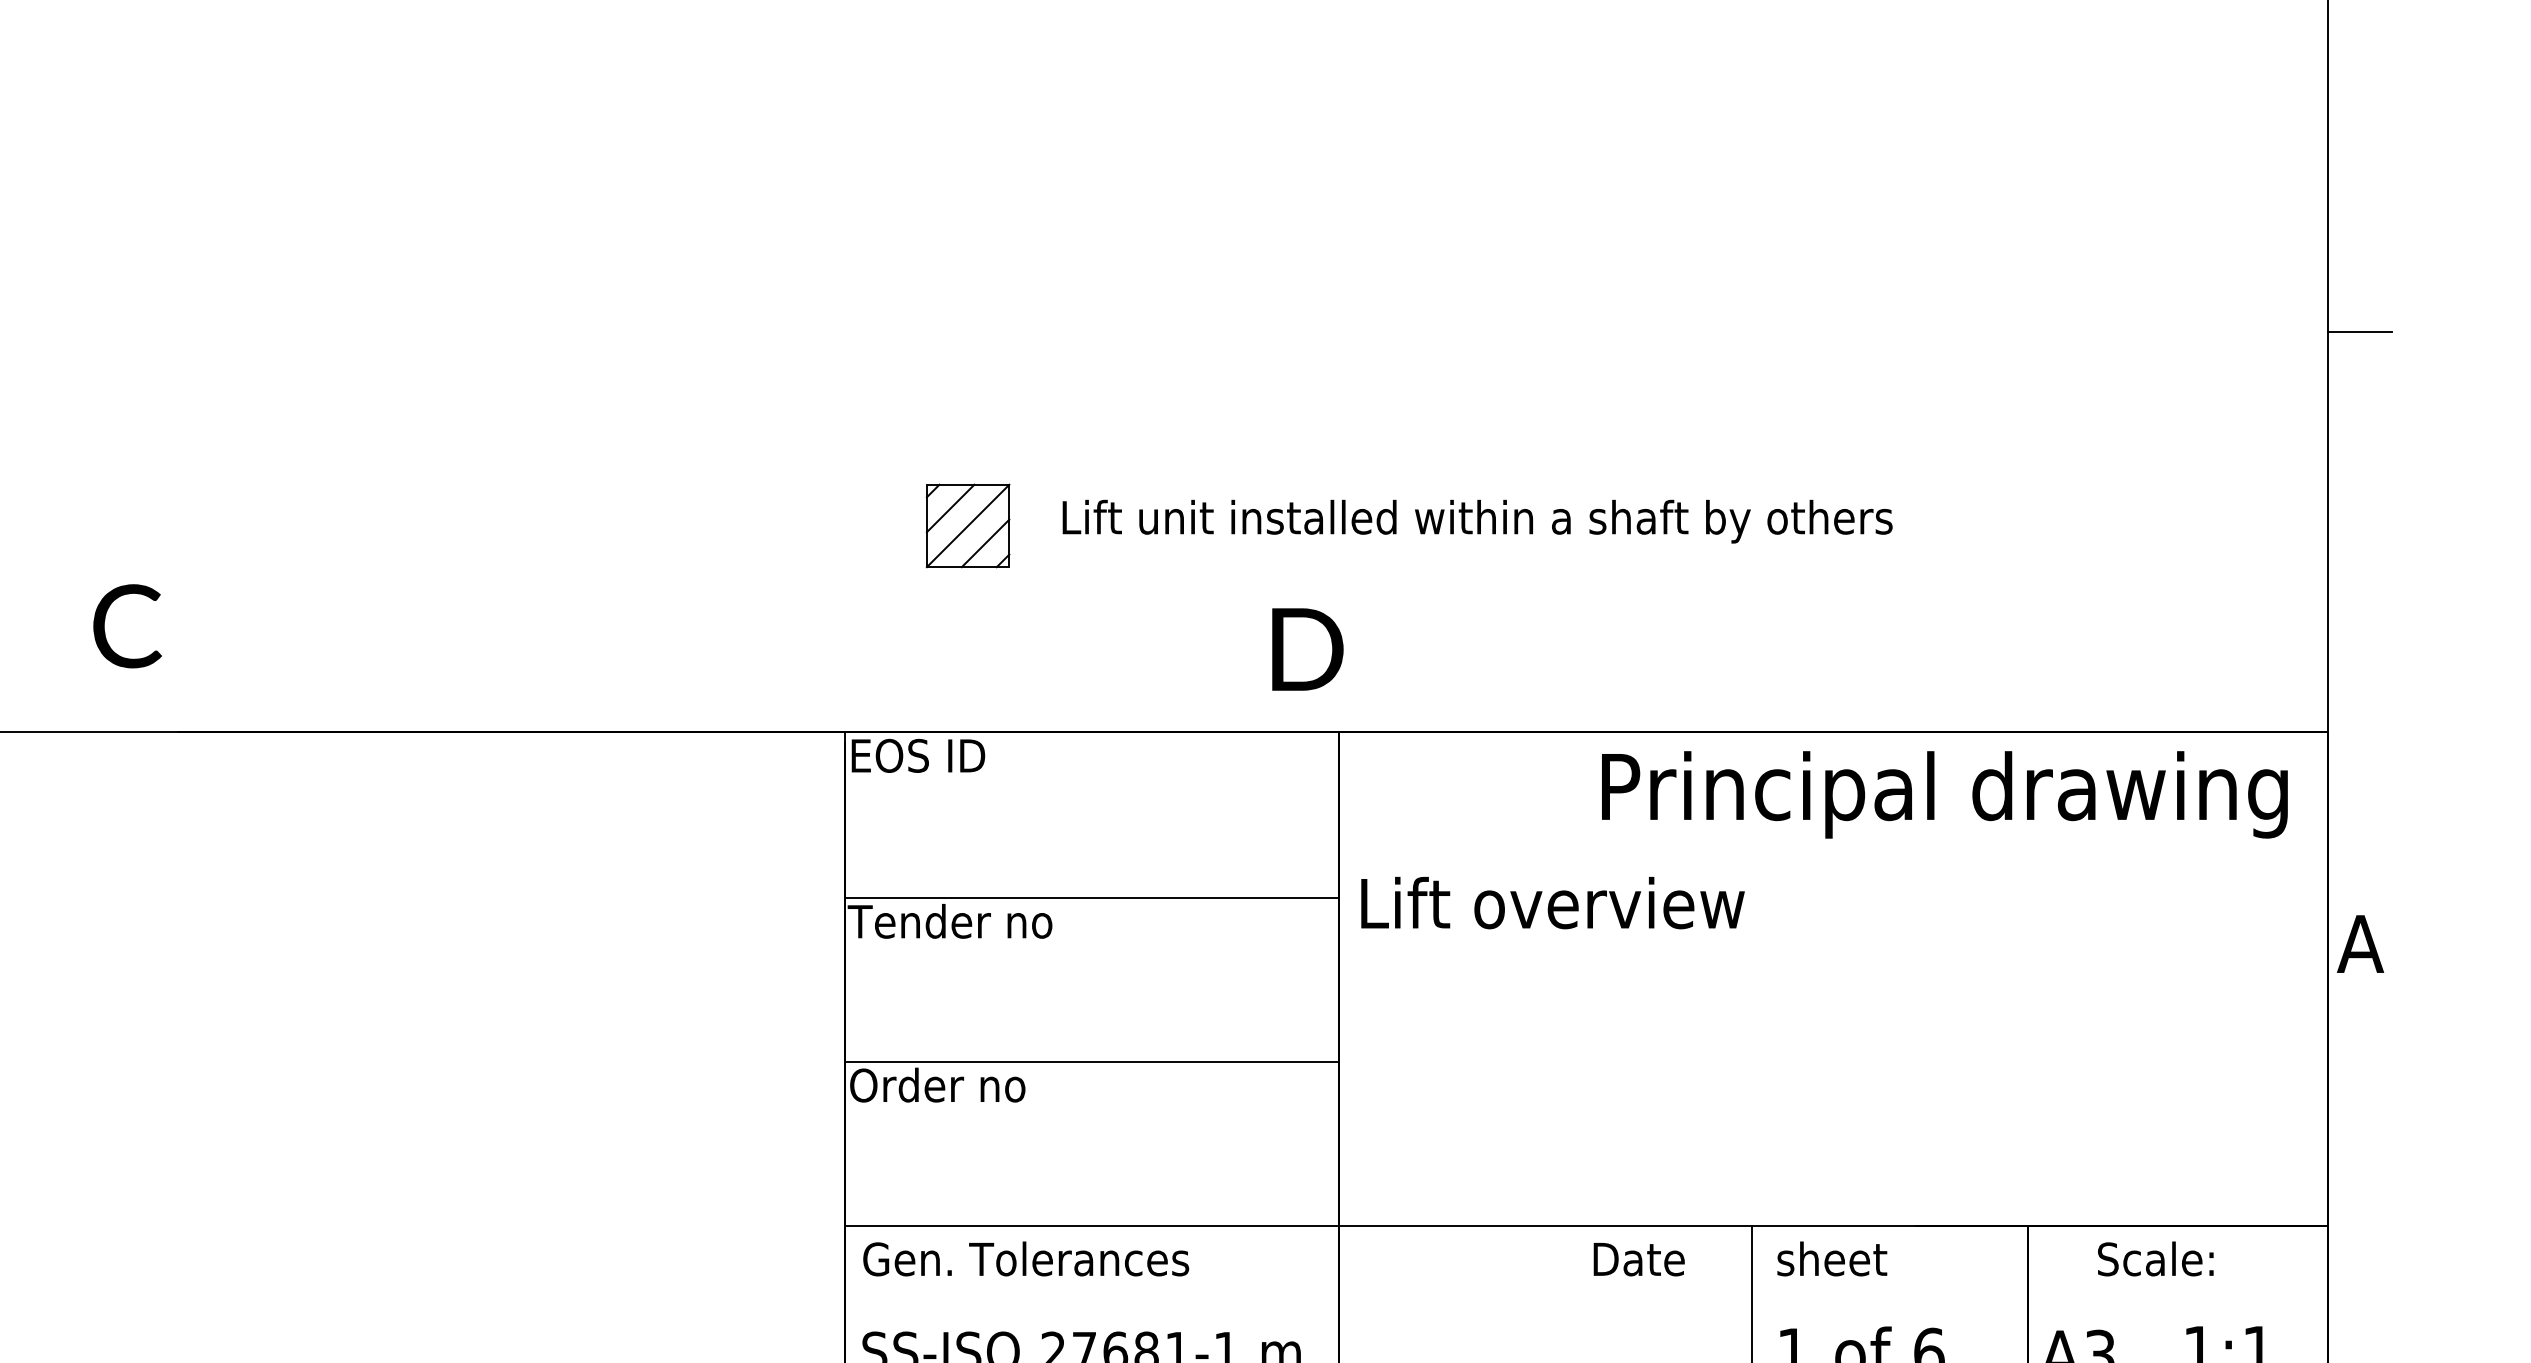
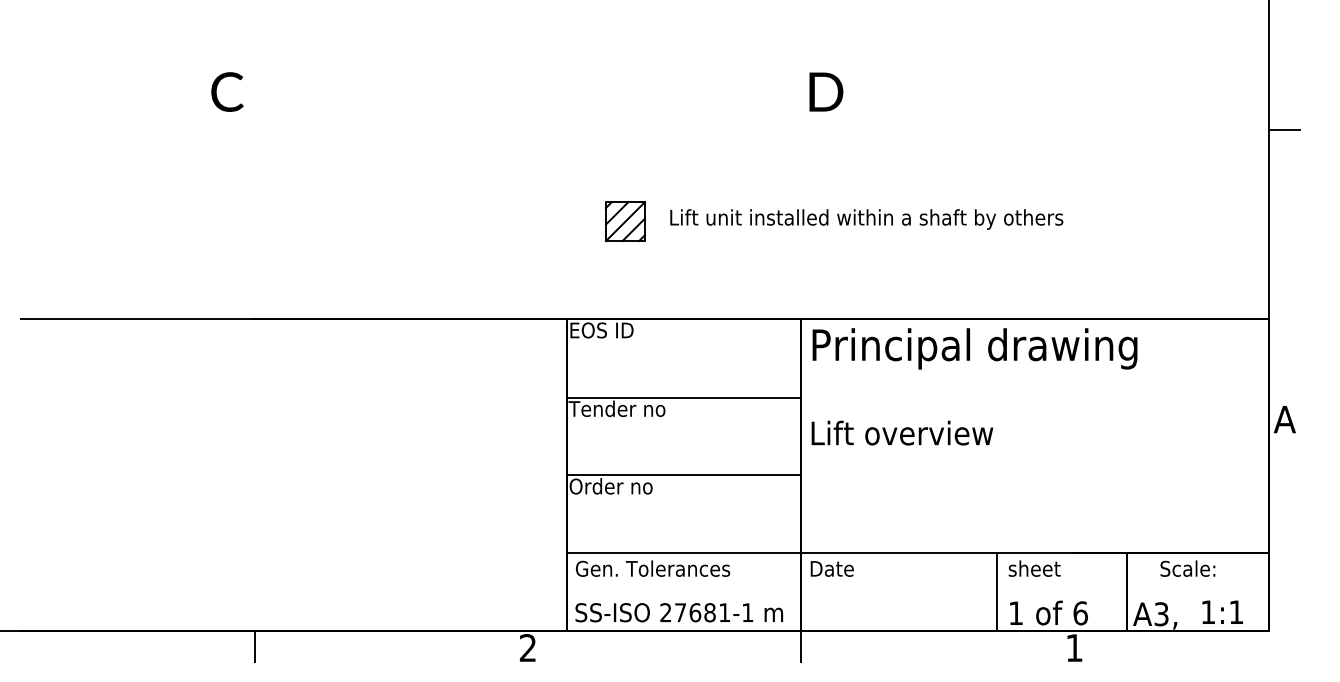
text: (127, 625) -> (227, 91), moved
text: (1308, 648) -> (826, 91), moved
text: (1943, 793) -> (974, 348), moved
text: (1553, 901) -> (902, 432), moved
text: (1637, 1258) -> (831, 568), moved

